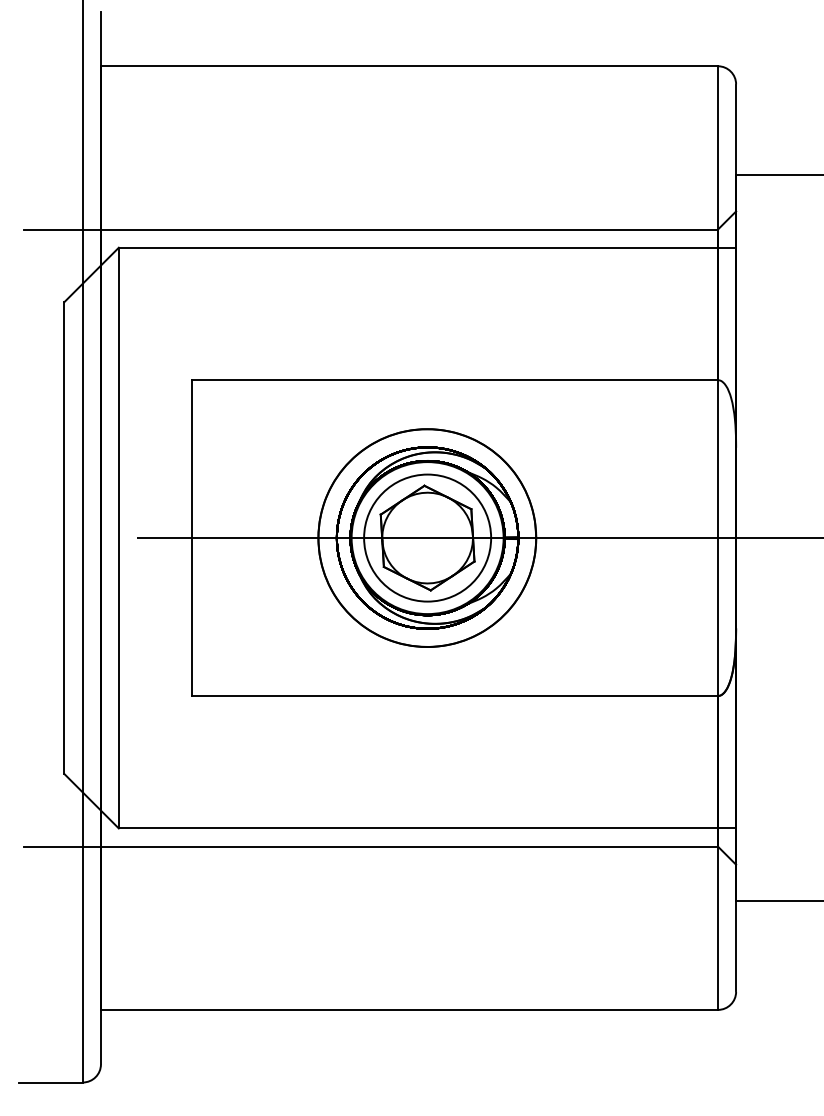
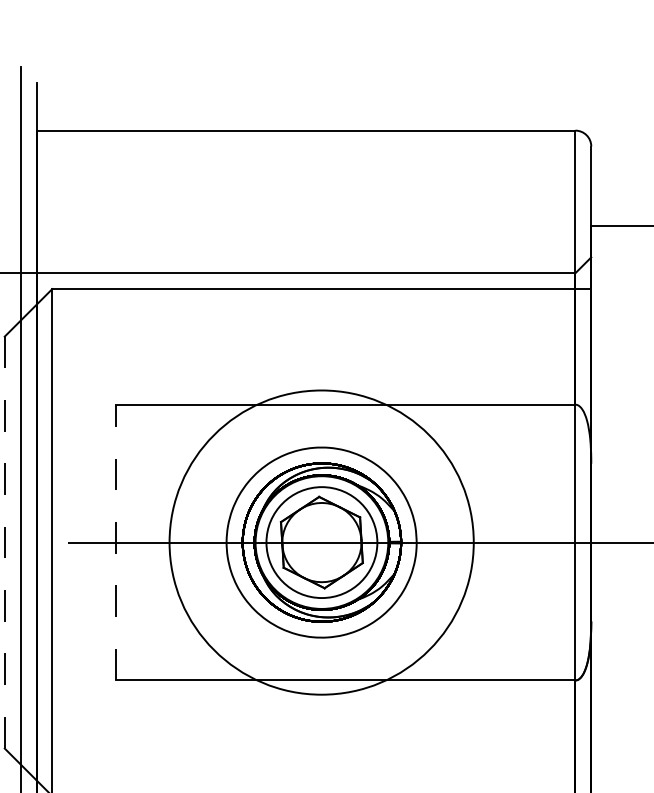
circle: (427, 537) -> (321, 542), size x1.6
line: (64, 538) -> (4, 542), solid -> dashed
line: (191, 538) -> (115, 542), solid -> dashed

